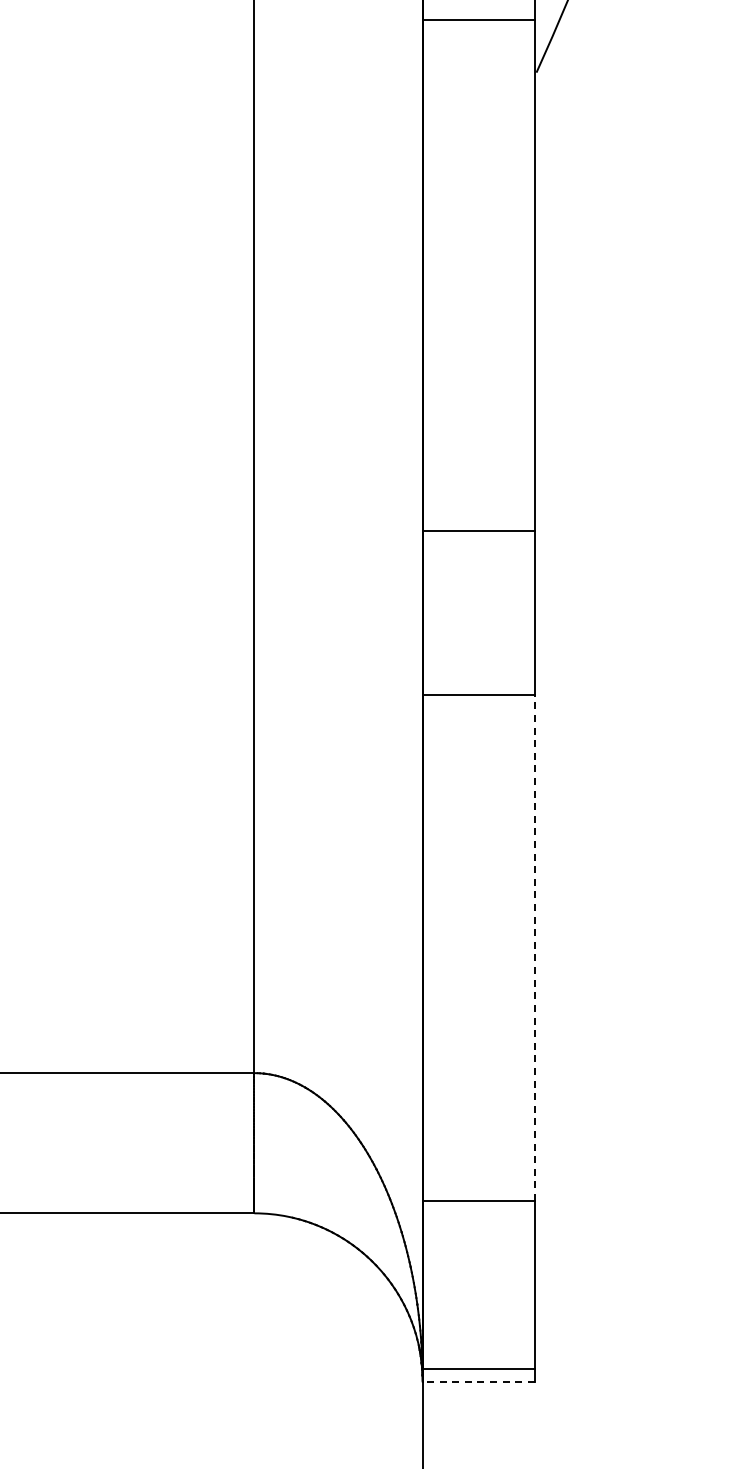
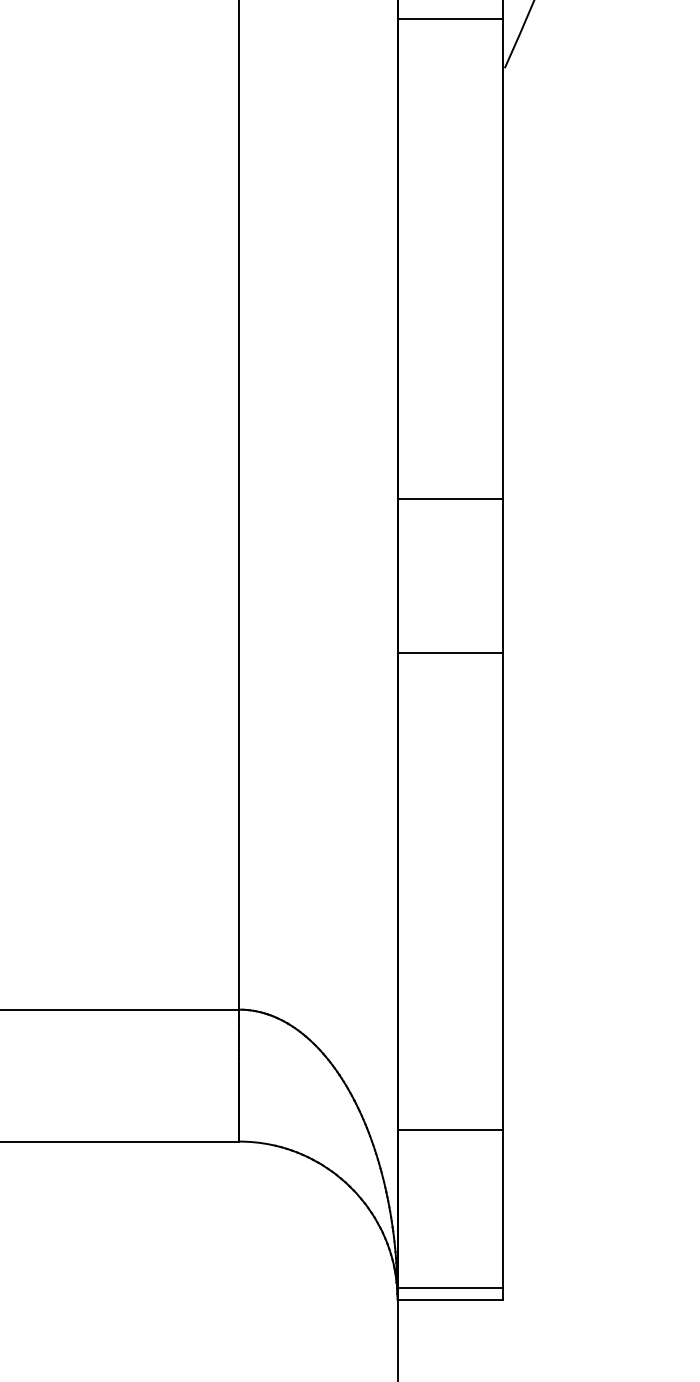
line: (534, 947) -> (502, 891), dashed -> solid
line: (478, 1381) -> (450, 1299), dashed -> solid

